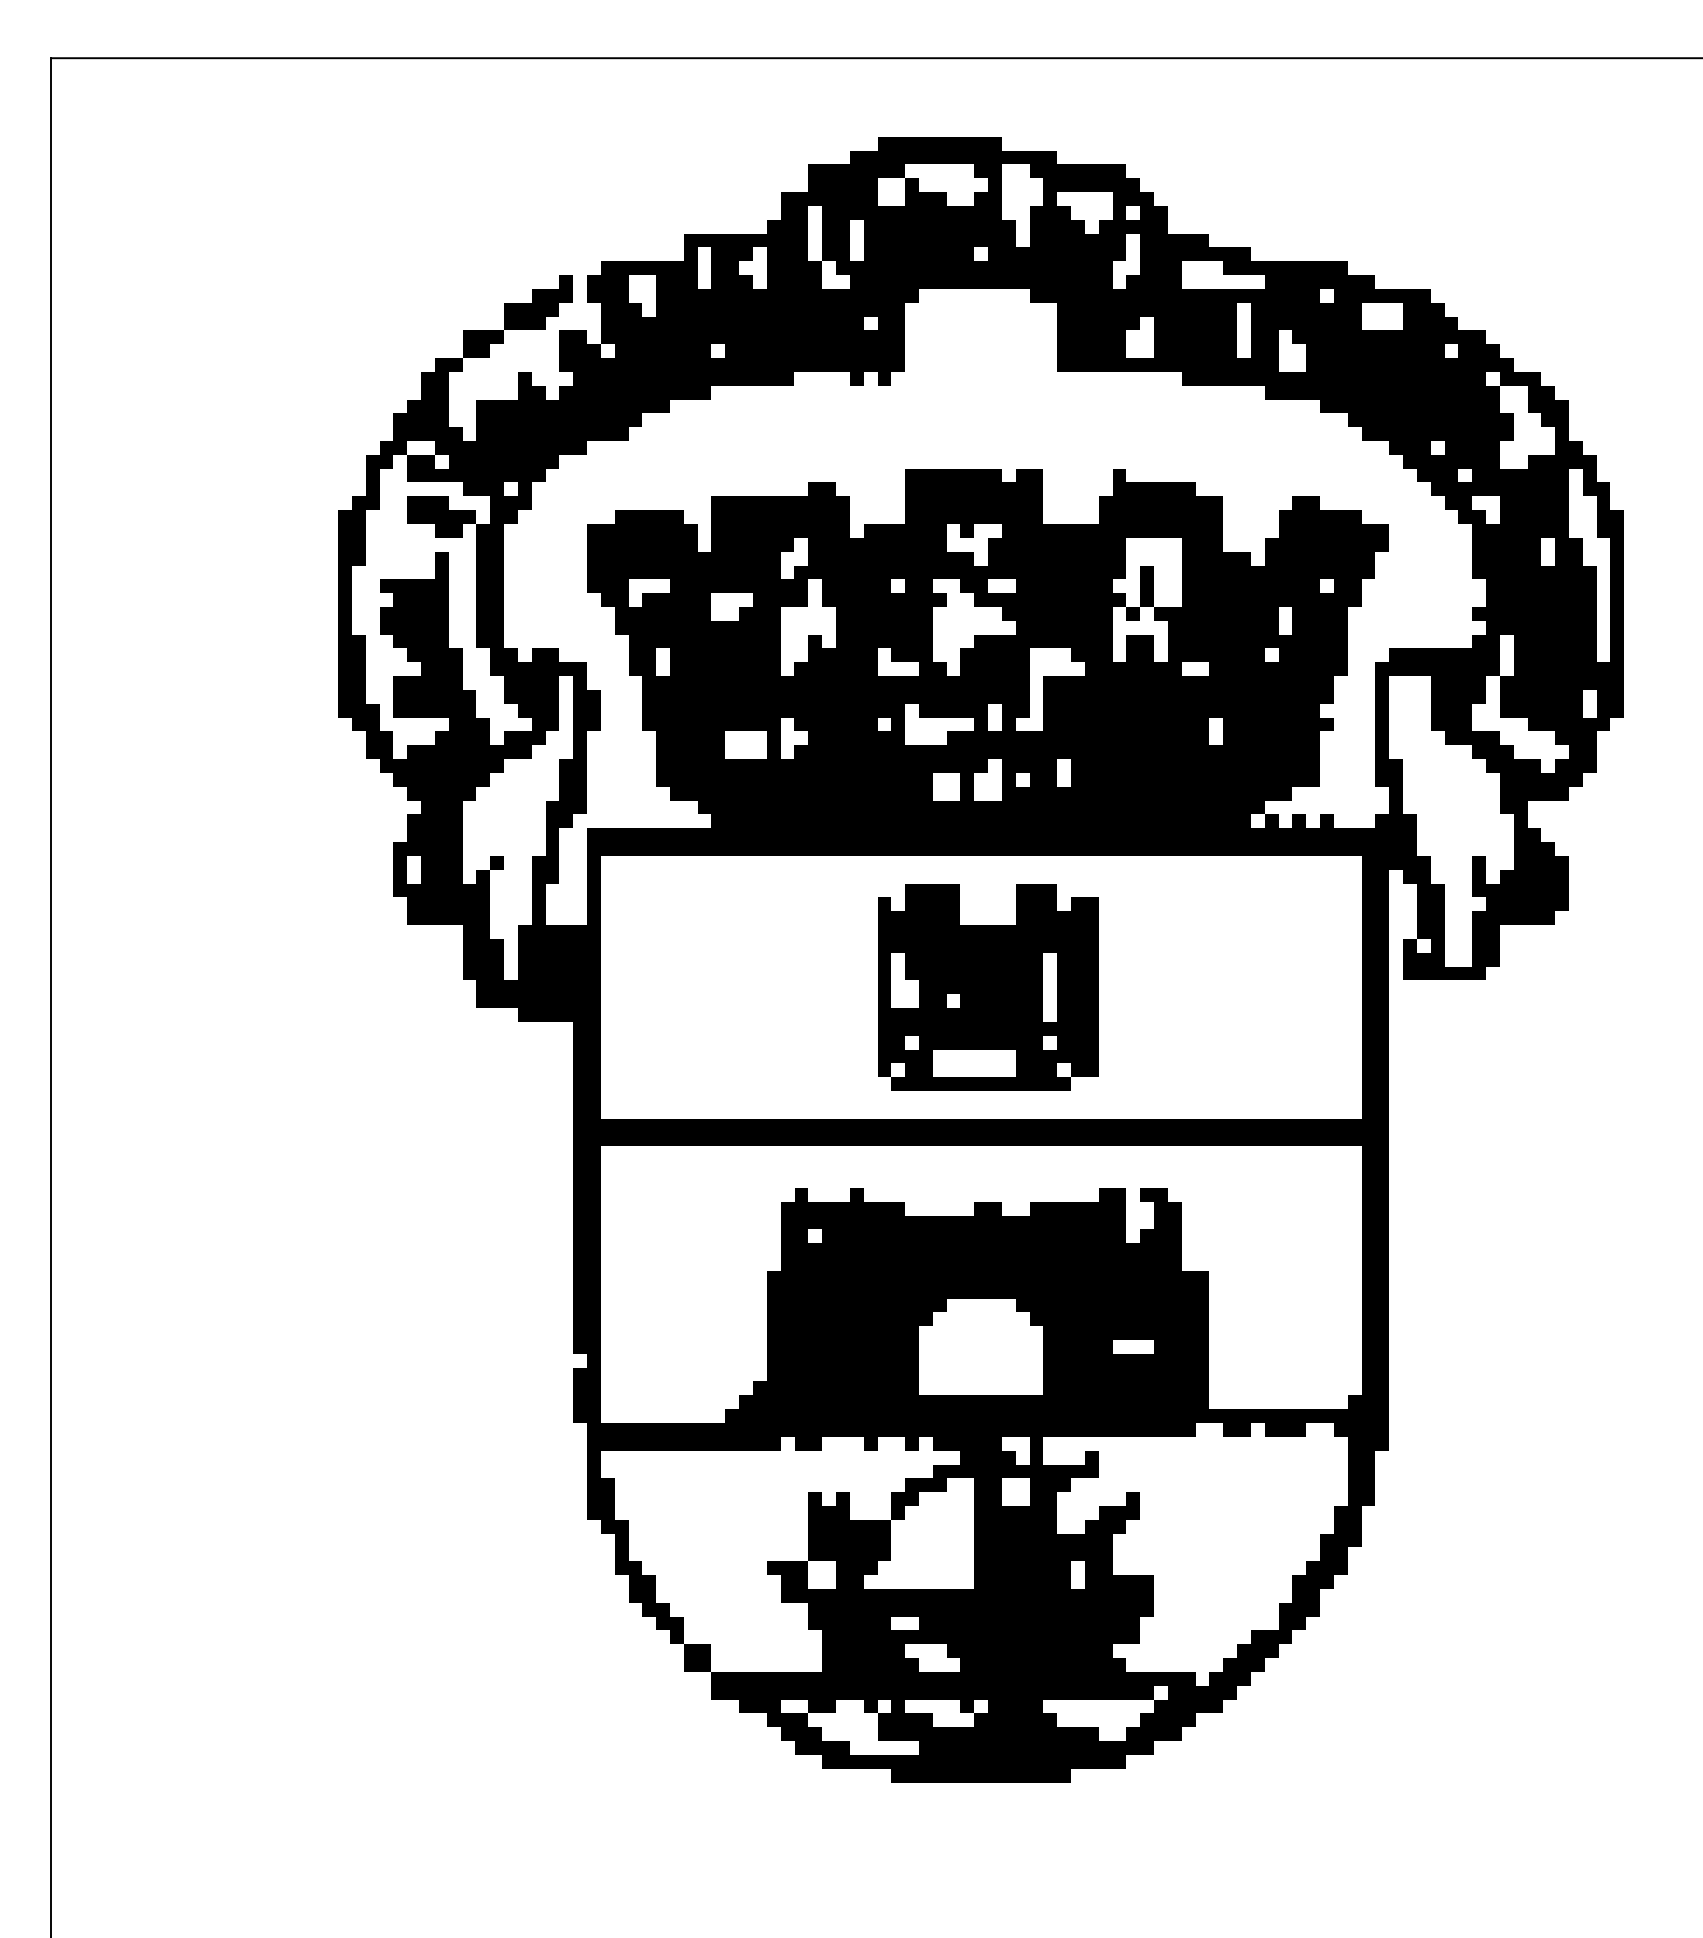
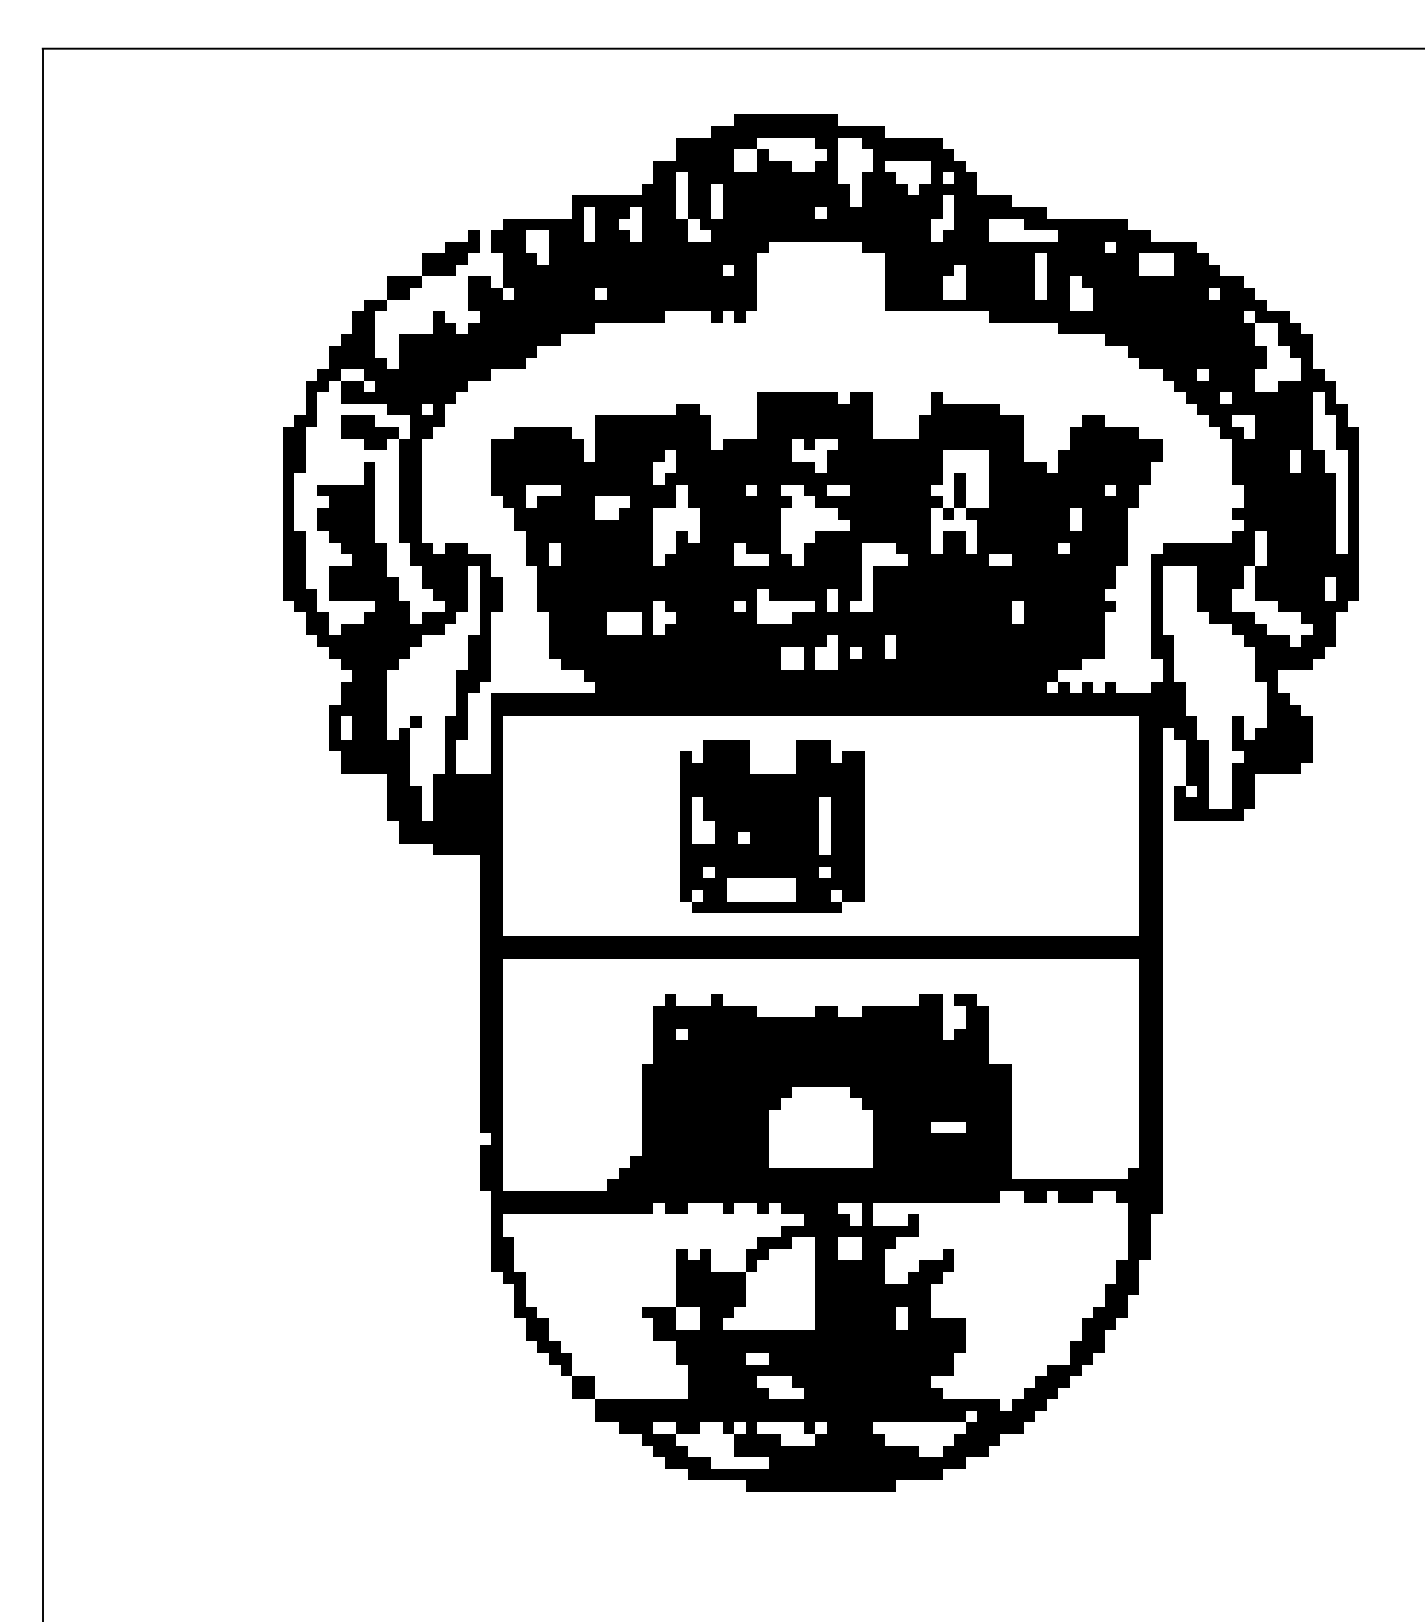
part: (987, 987) -> (772, 826), moved

